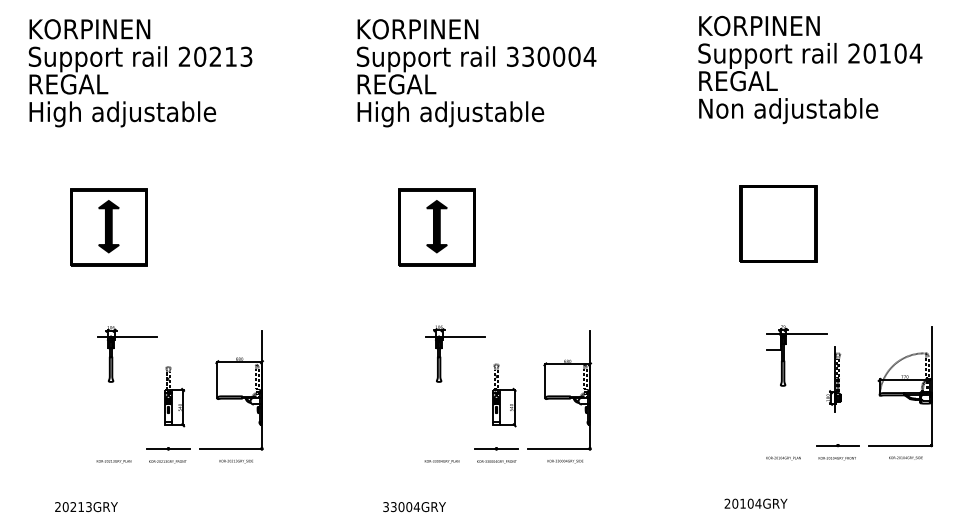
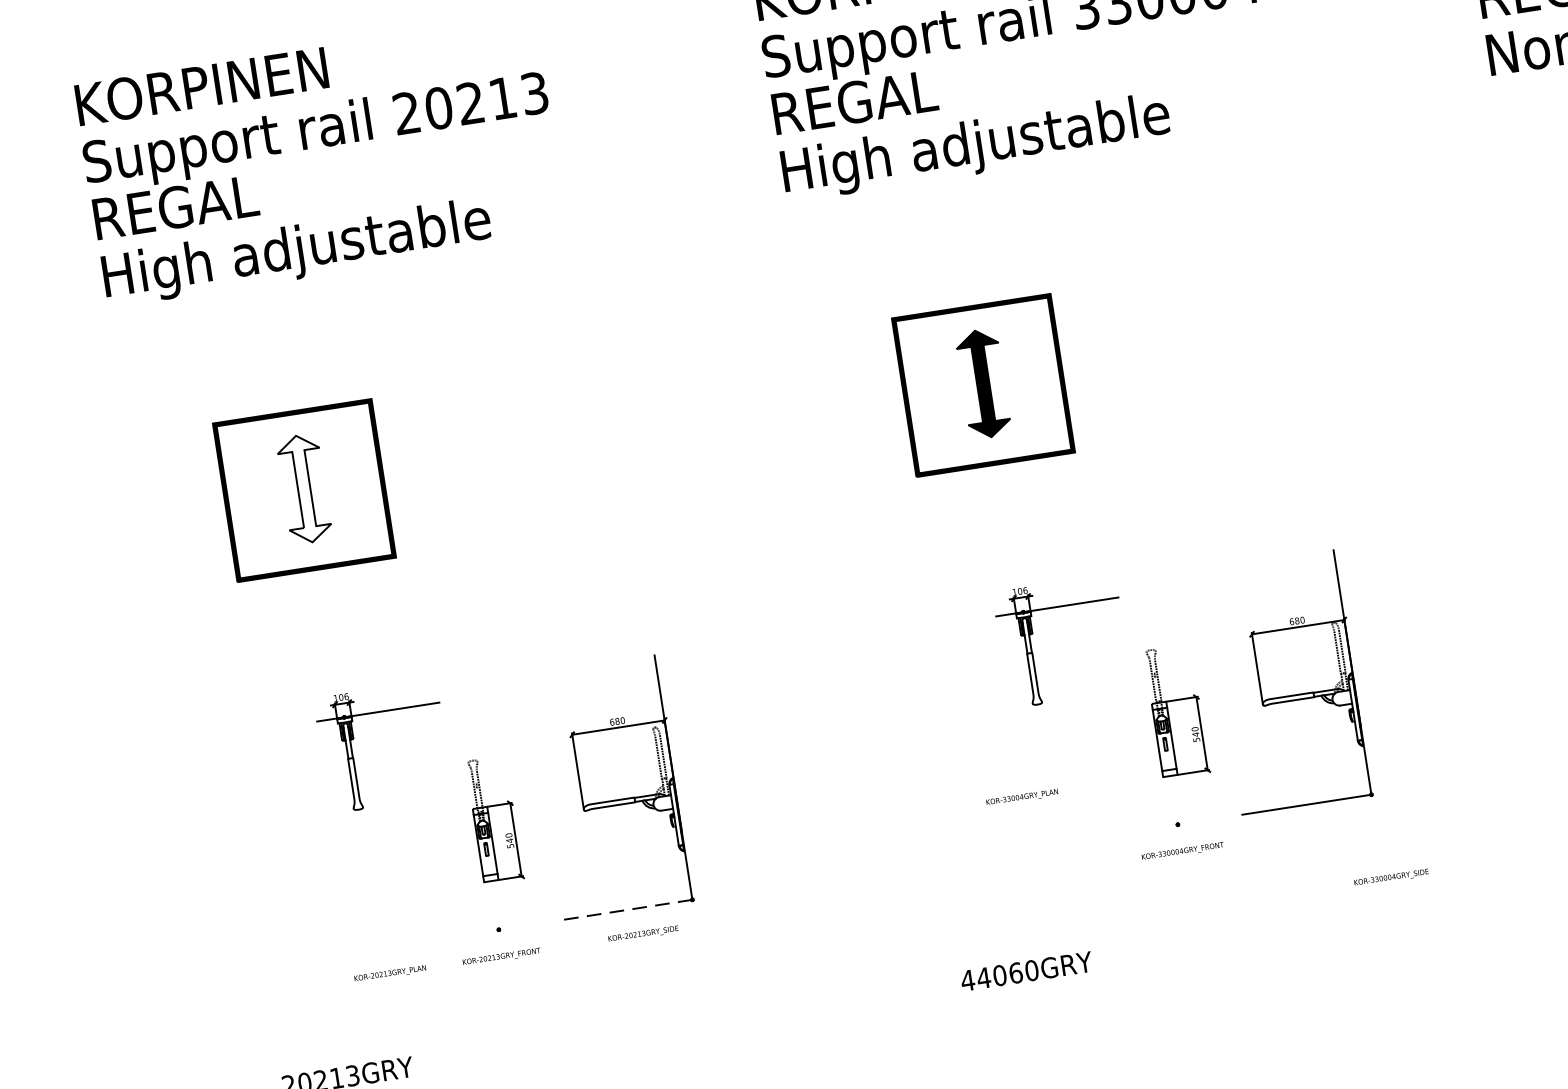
fill: (108, 226) -> (303, 488), removed
line: (168, 448) -> (498, 929), removed
line: (230, 448) -> (627, 909), solid -> dashed
line: (496, 448) -> (1177, 823), removed
text: (441, 461) -> (1021, 797), moved
text: (564, 461) -> (1389, 878), moved
text: (401, 507) -> (1000, 976), 33004GRY -> 44060GRY

